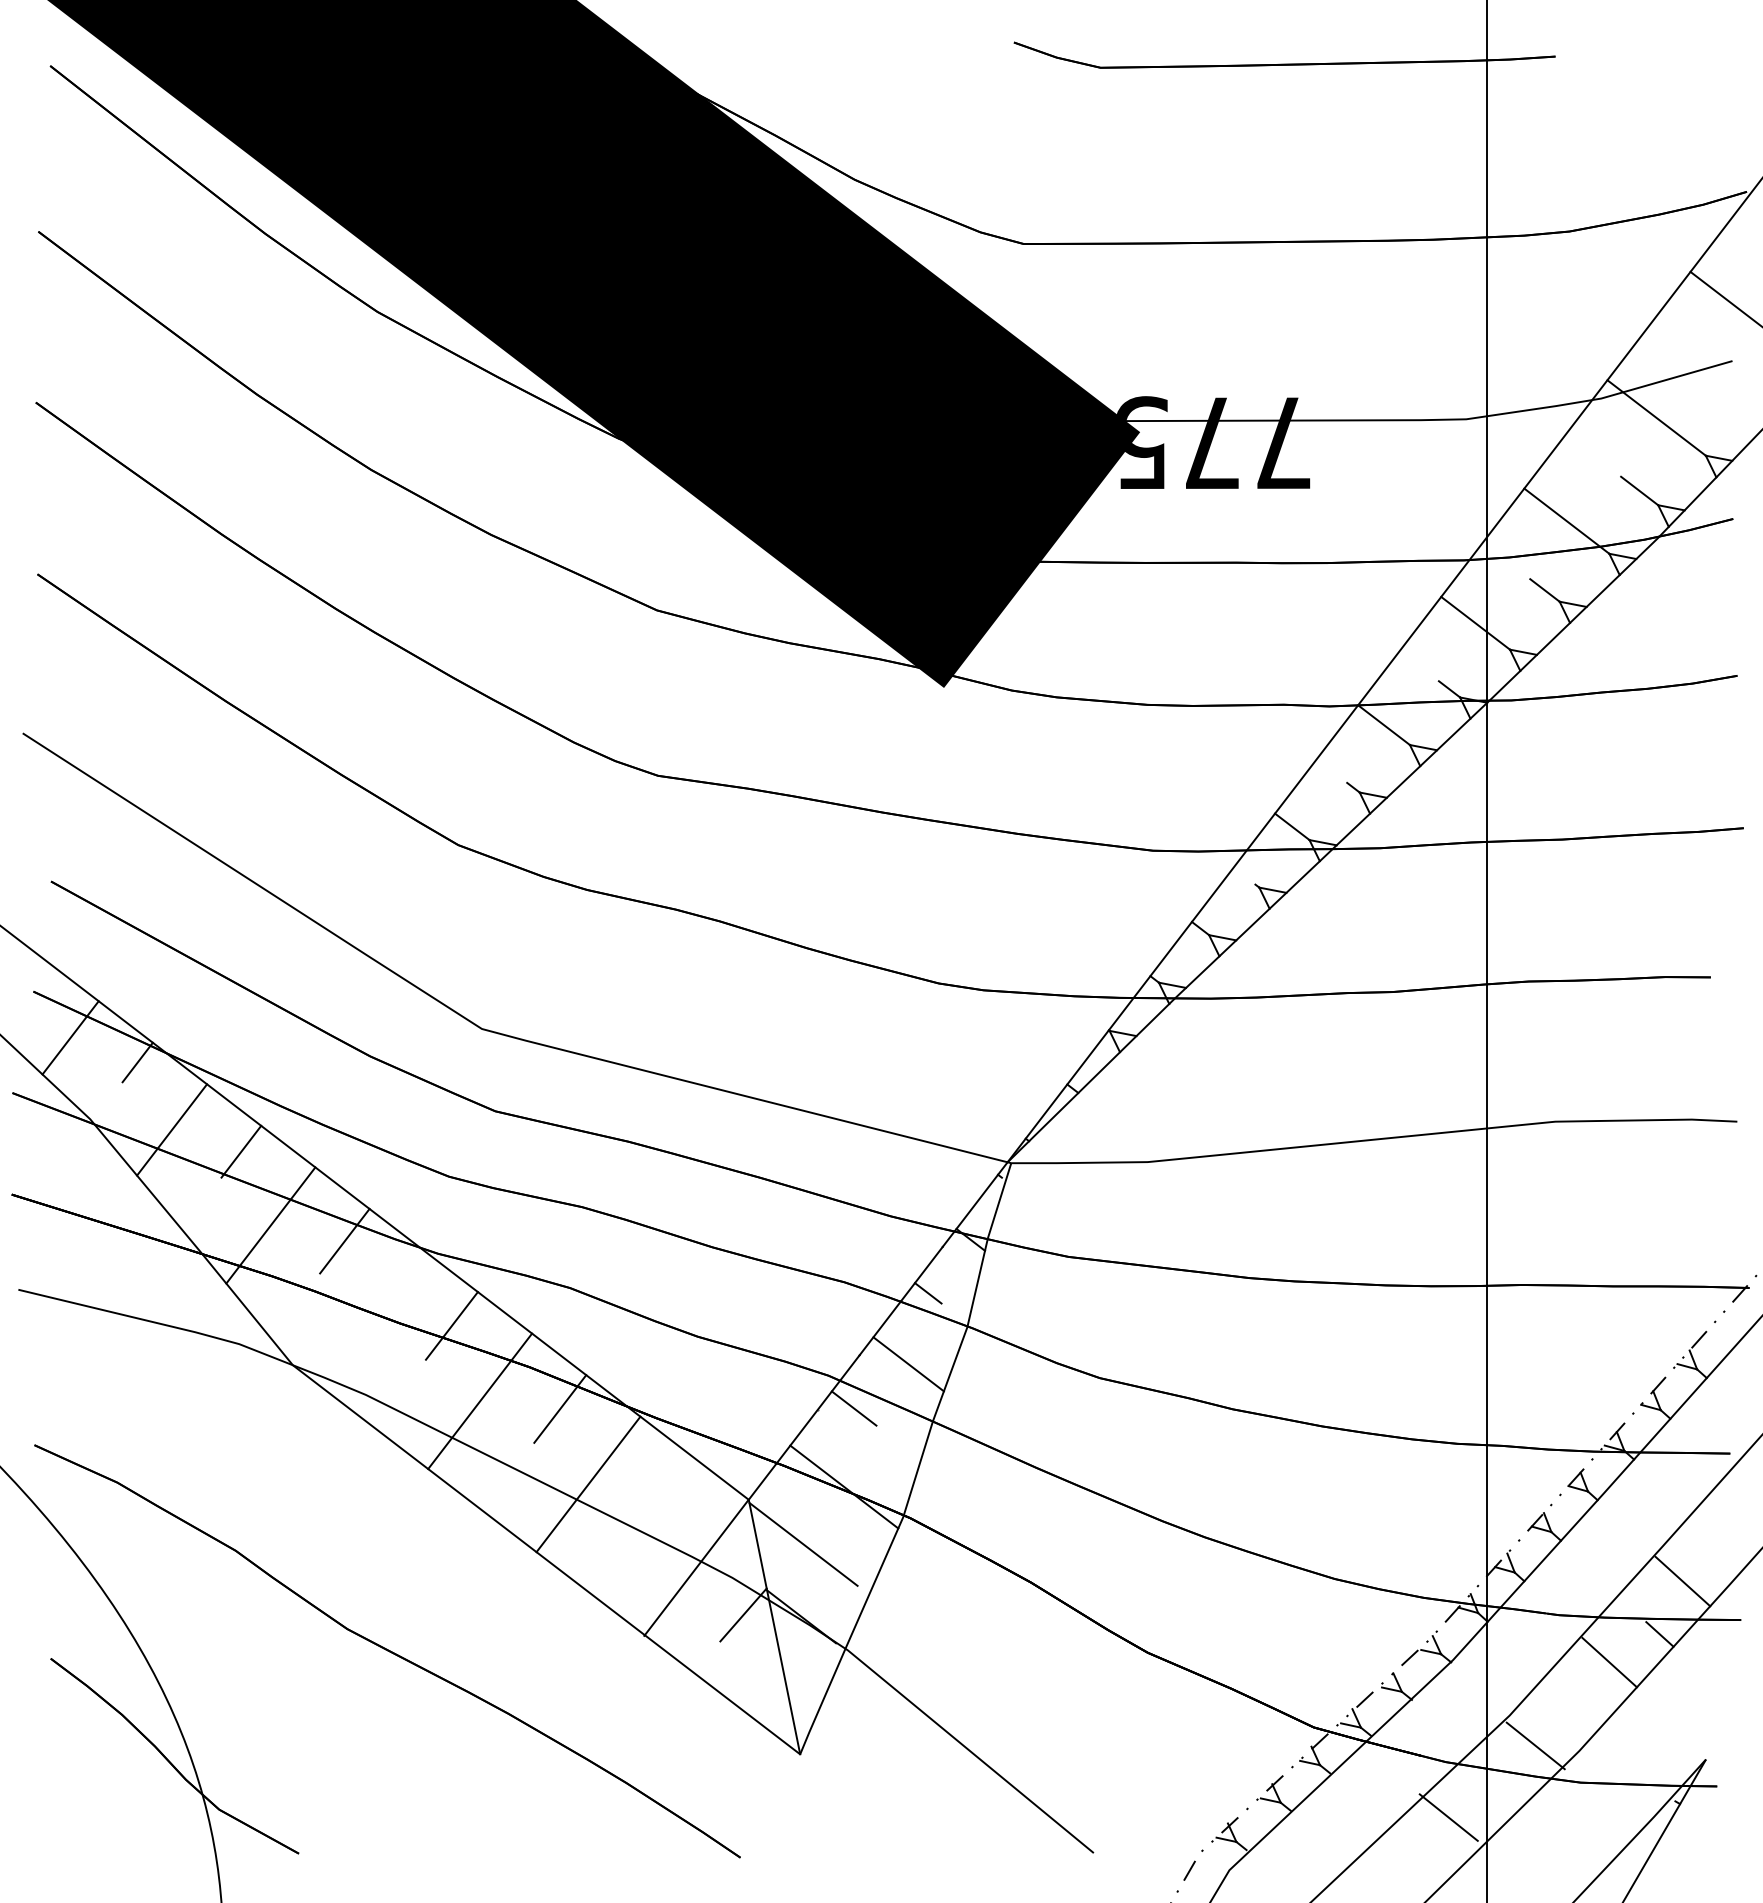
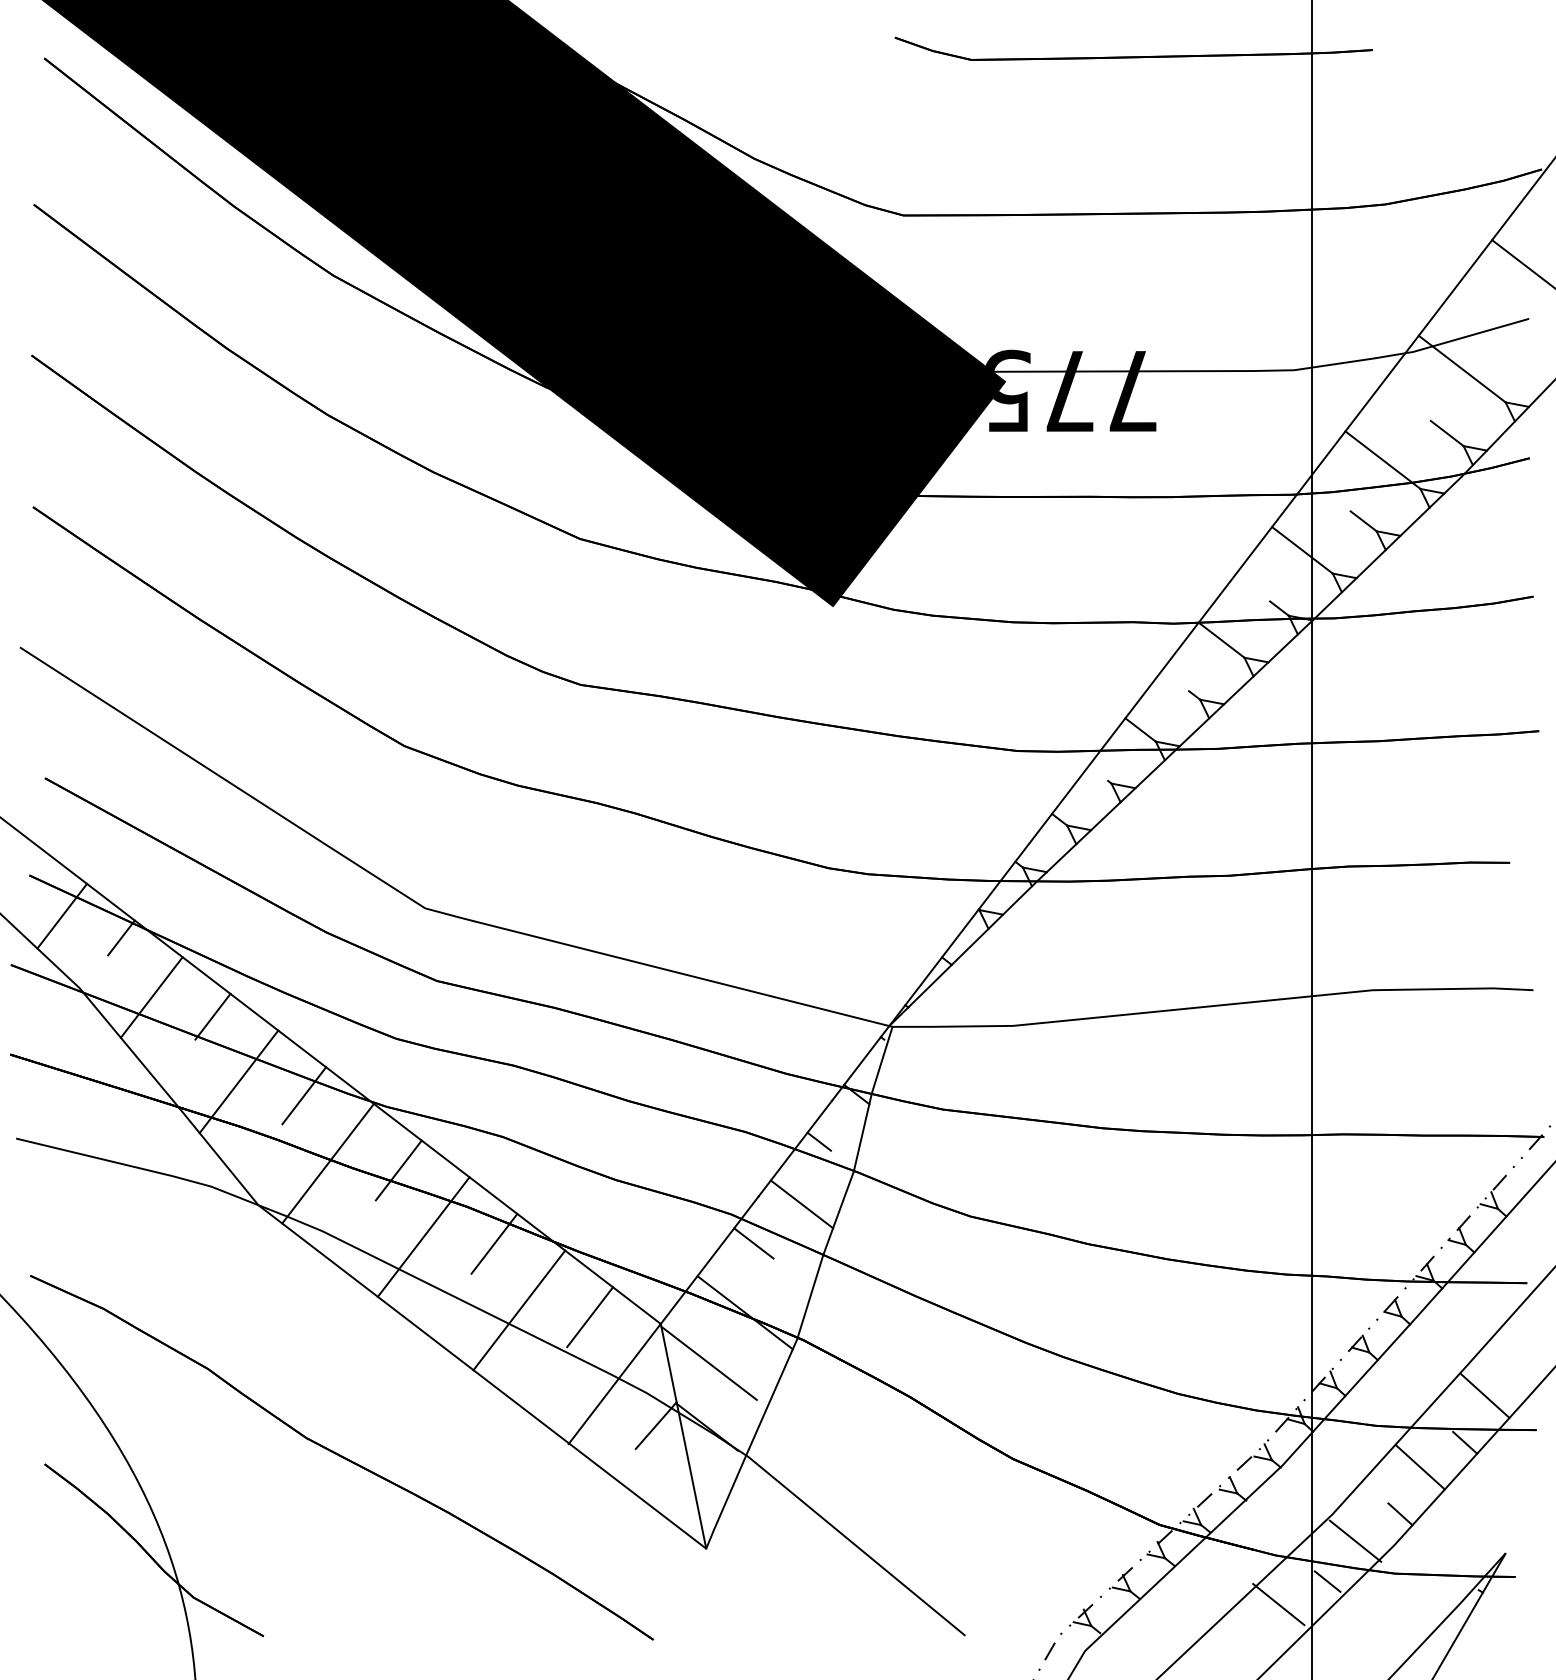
line: (371, 1317) -> (327, 1163), added
line: (668, 1491) -> (589, 1316), added
line: (1586, 1715) -> (1400, 1514), added
line: (1503, 1791) -> (1327, 1581), added

